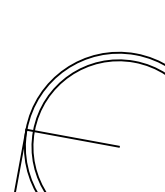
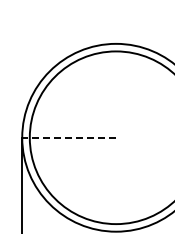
line: (72, 137) -> (69, 137), solid -> dashed

